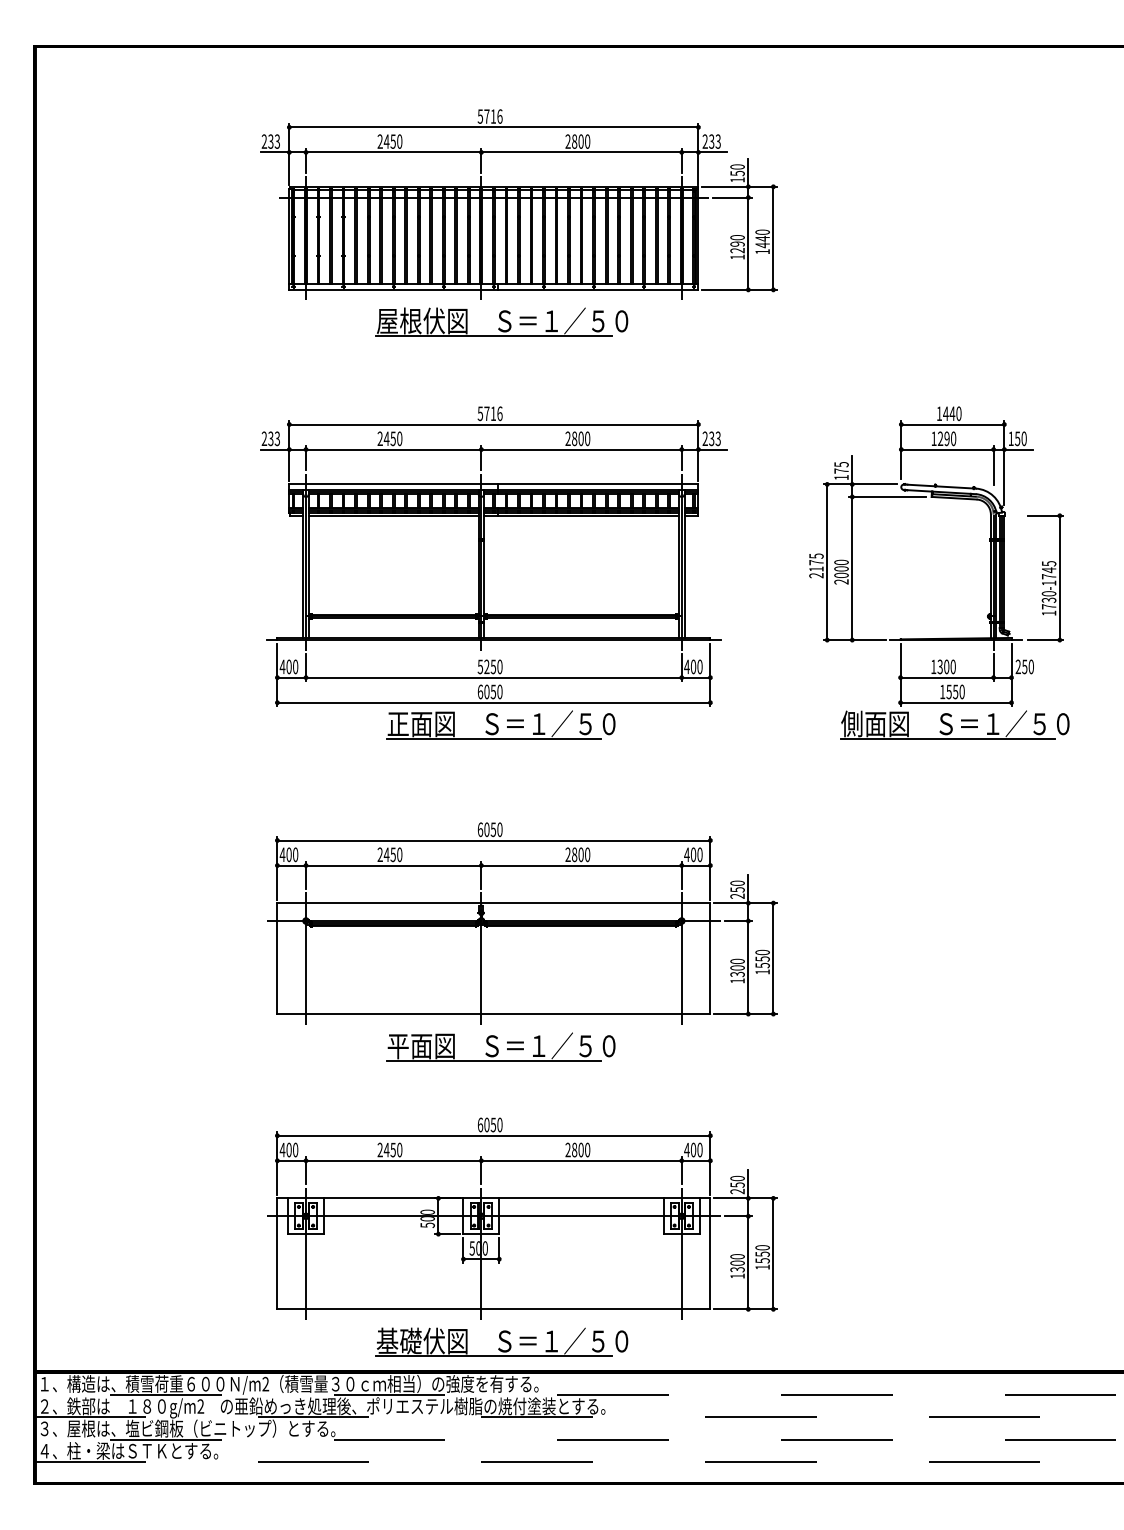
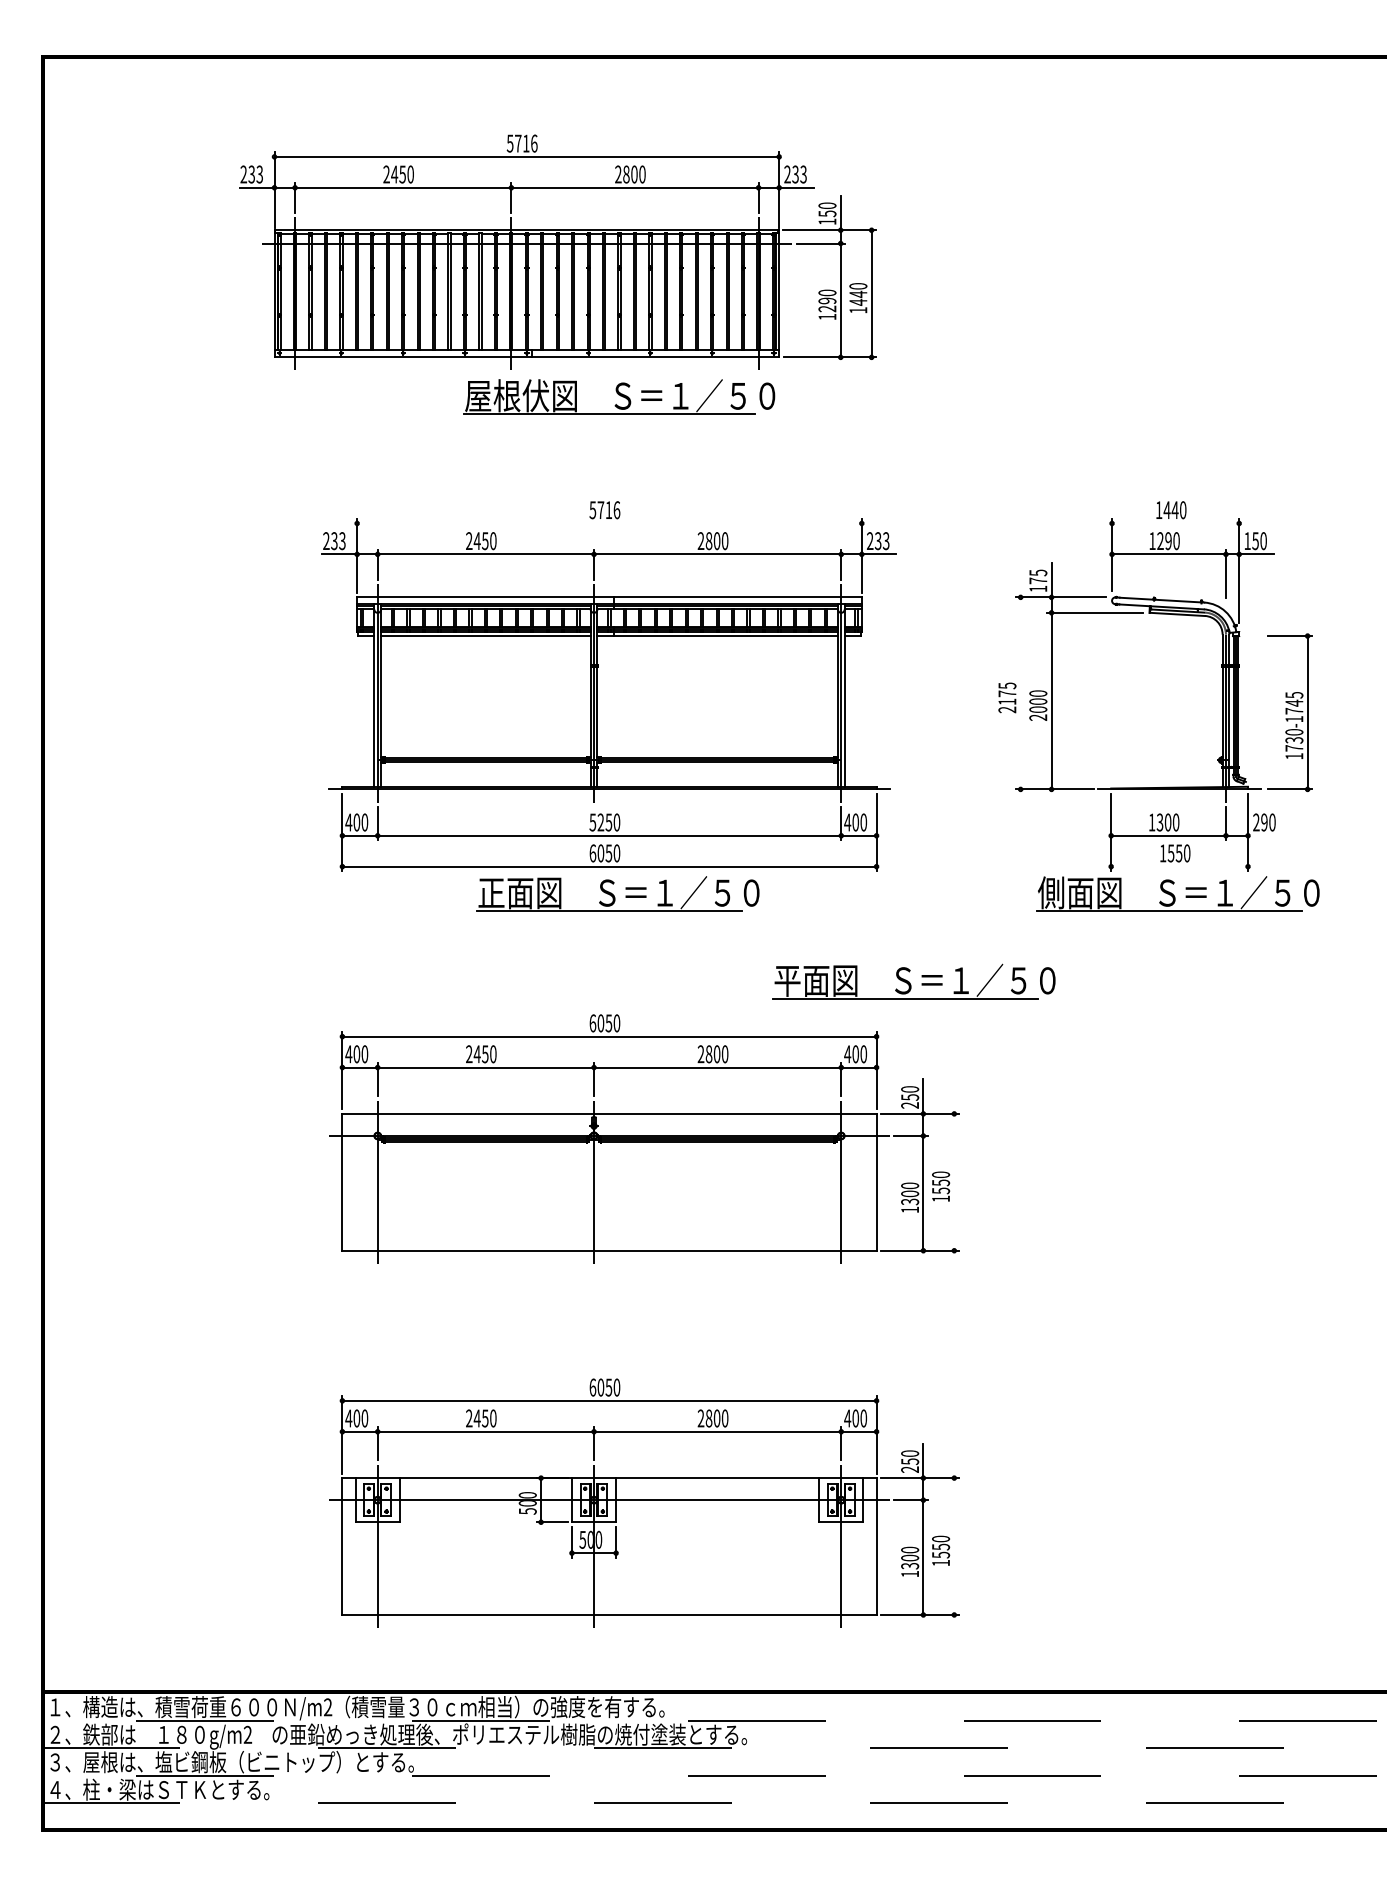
part: (518, 204) -> (557, 252), moved
line: (493, 424) -> (608, 523), removed
line: (952, 424) -> (1175, 523), removed
line: (827, 562) -> (1021, 693), removed
text: (1024, 666) -> (1264, 821), 250 -> 290
line: (955, 702) -> (1178, 866), removed
line: (773, 958) -> (954, 1182), removed
part: (500, 1046) -> (913, 981), moved
line: (773, 1253) -> (954, 1546), removed
part: (501, 1341) -> (618, 1654), removed

